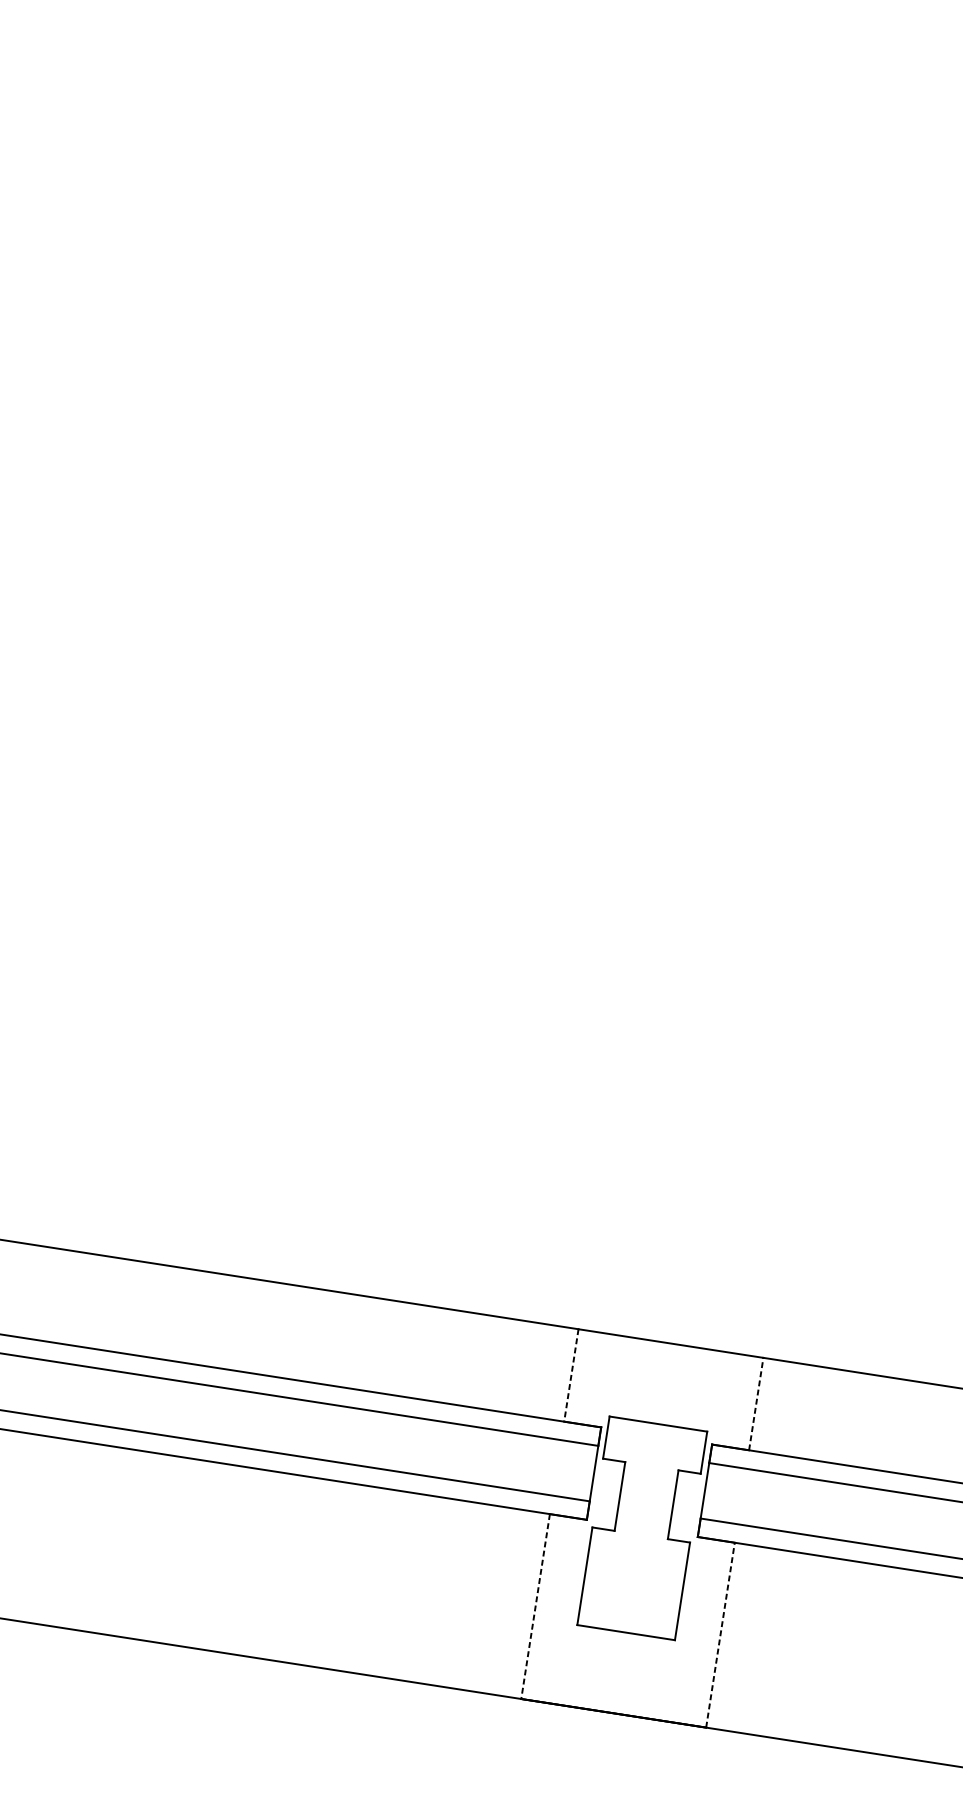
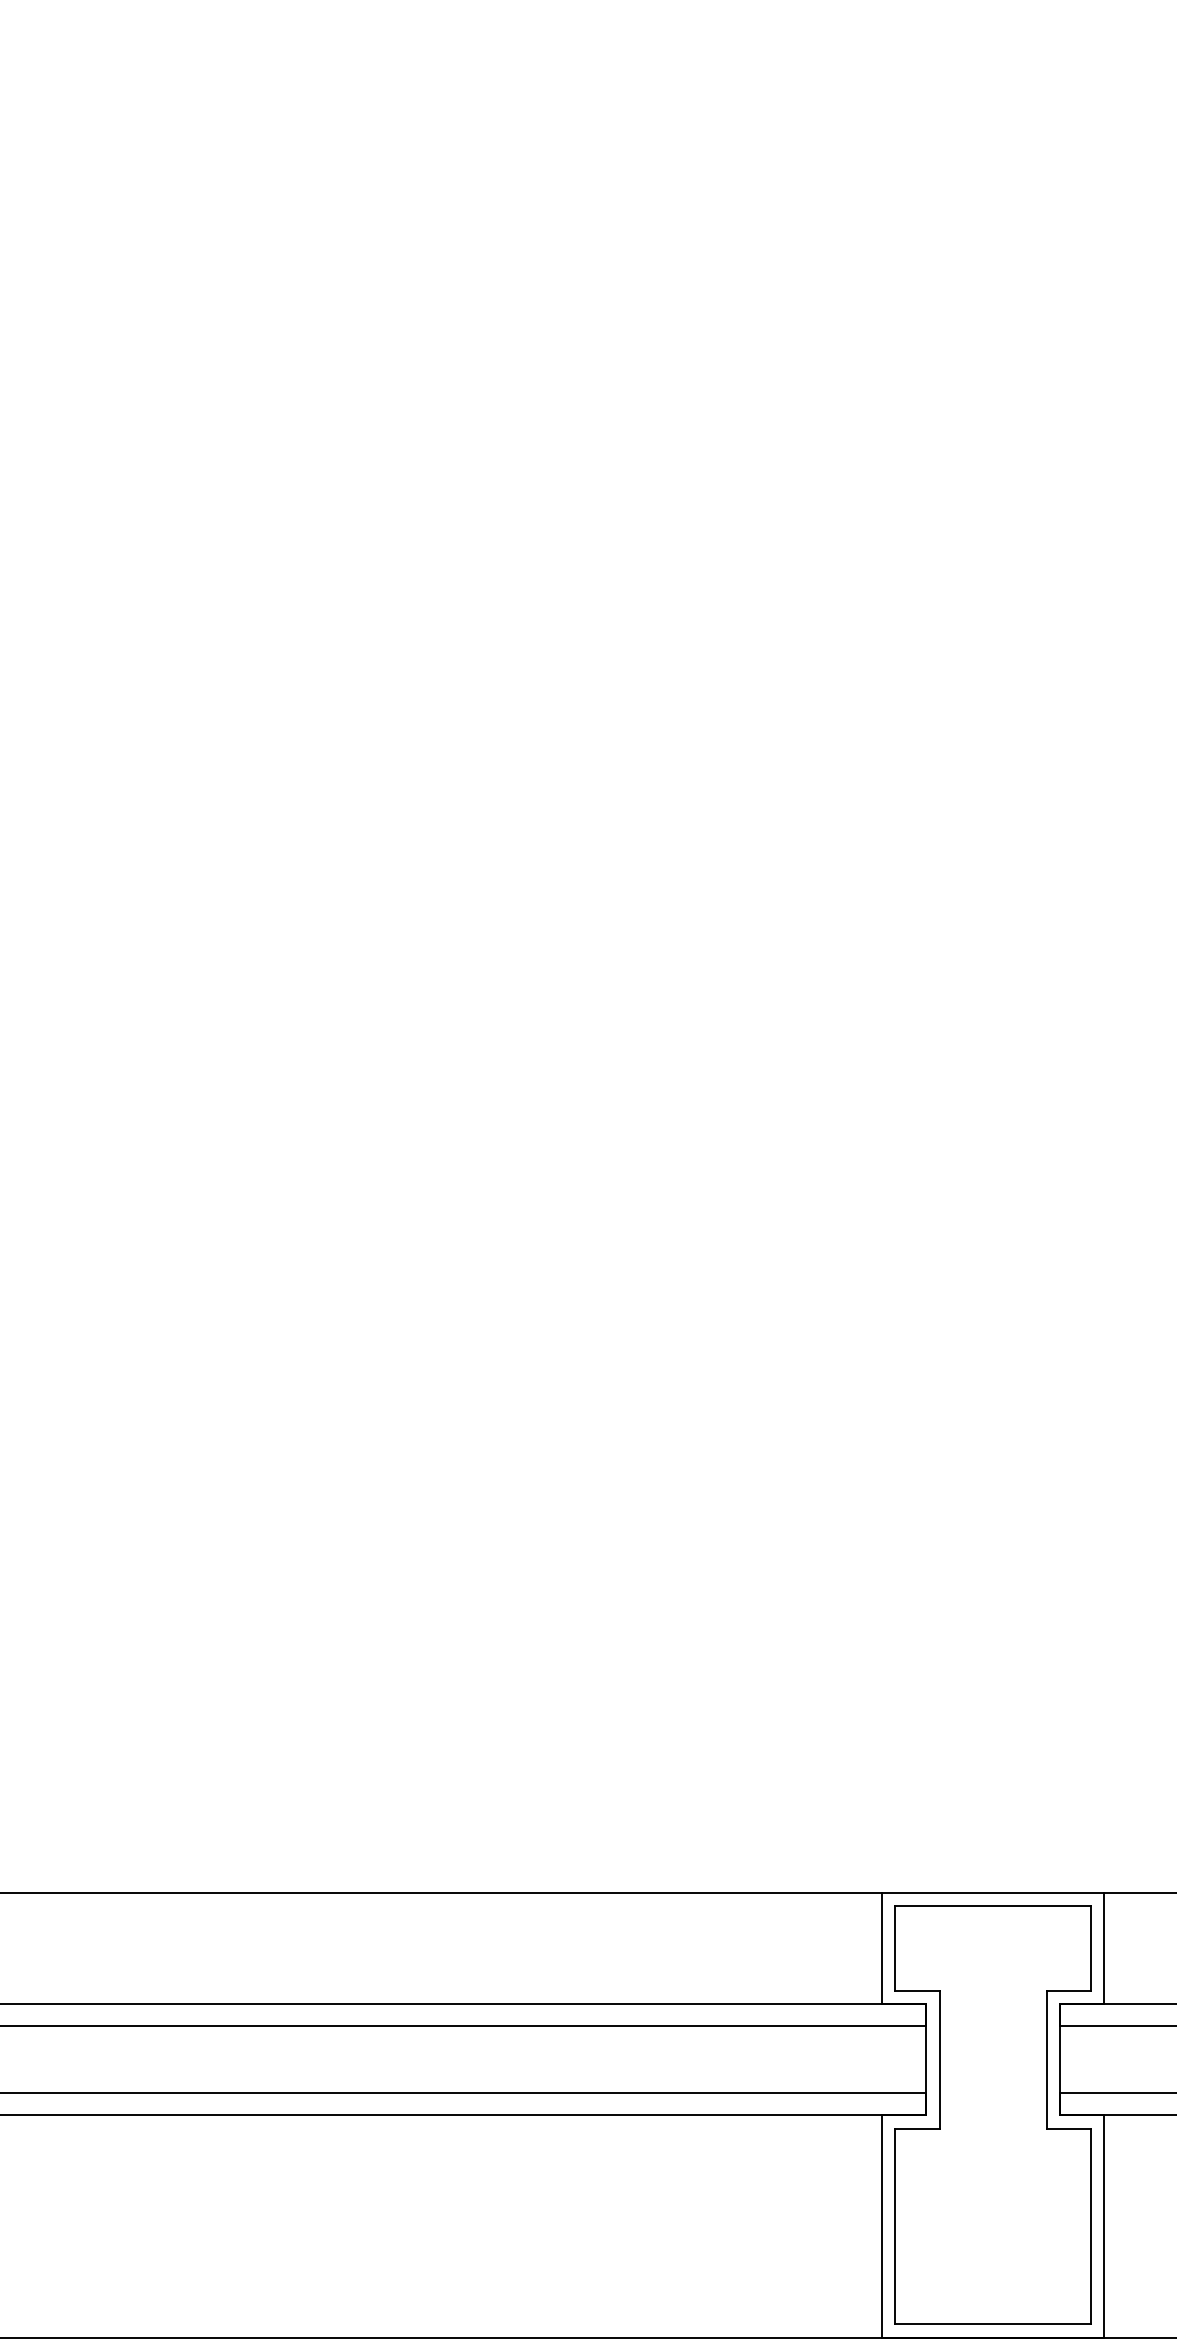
line: (570, 1375) -> (881, 1948), dashed -> solid
line: (756, 1404) -> (1104, 1948), dashed -> solid
part: (641, 1527) -> (992, 2114), size x1.67
line: (535, 1606) -> (881, 2226), dashed -> solid
line: (720, 1634) -> (1104, 2225), dashed -> solid

